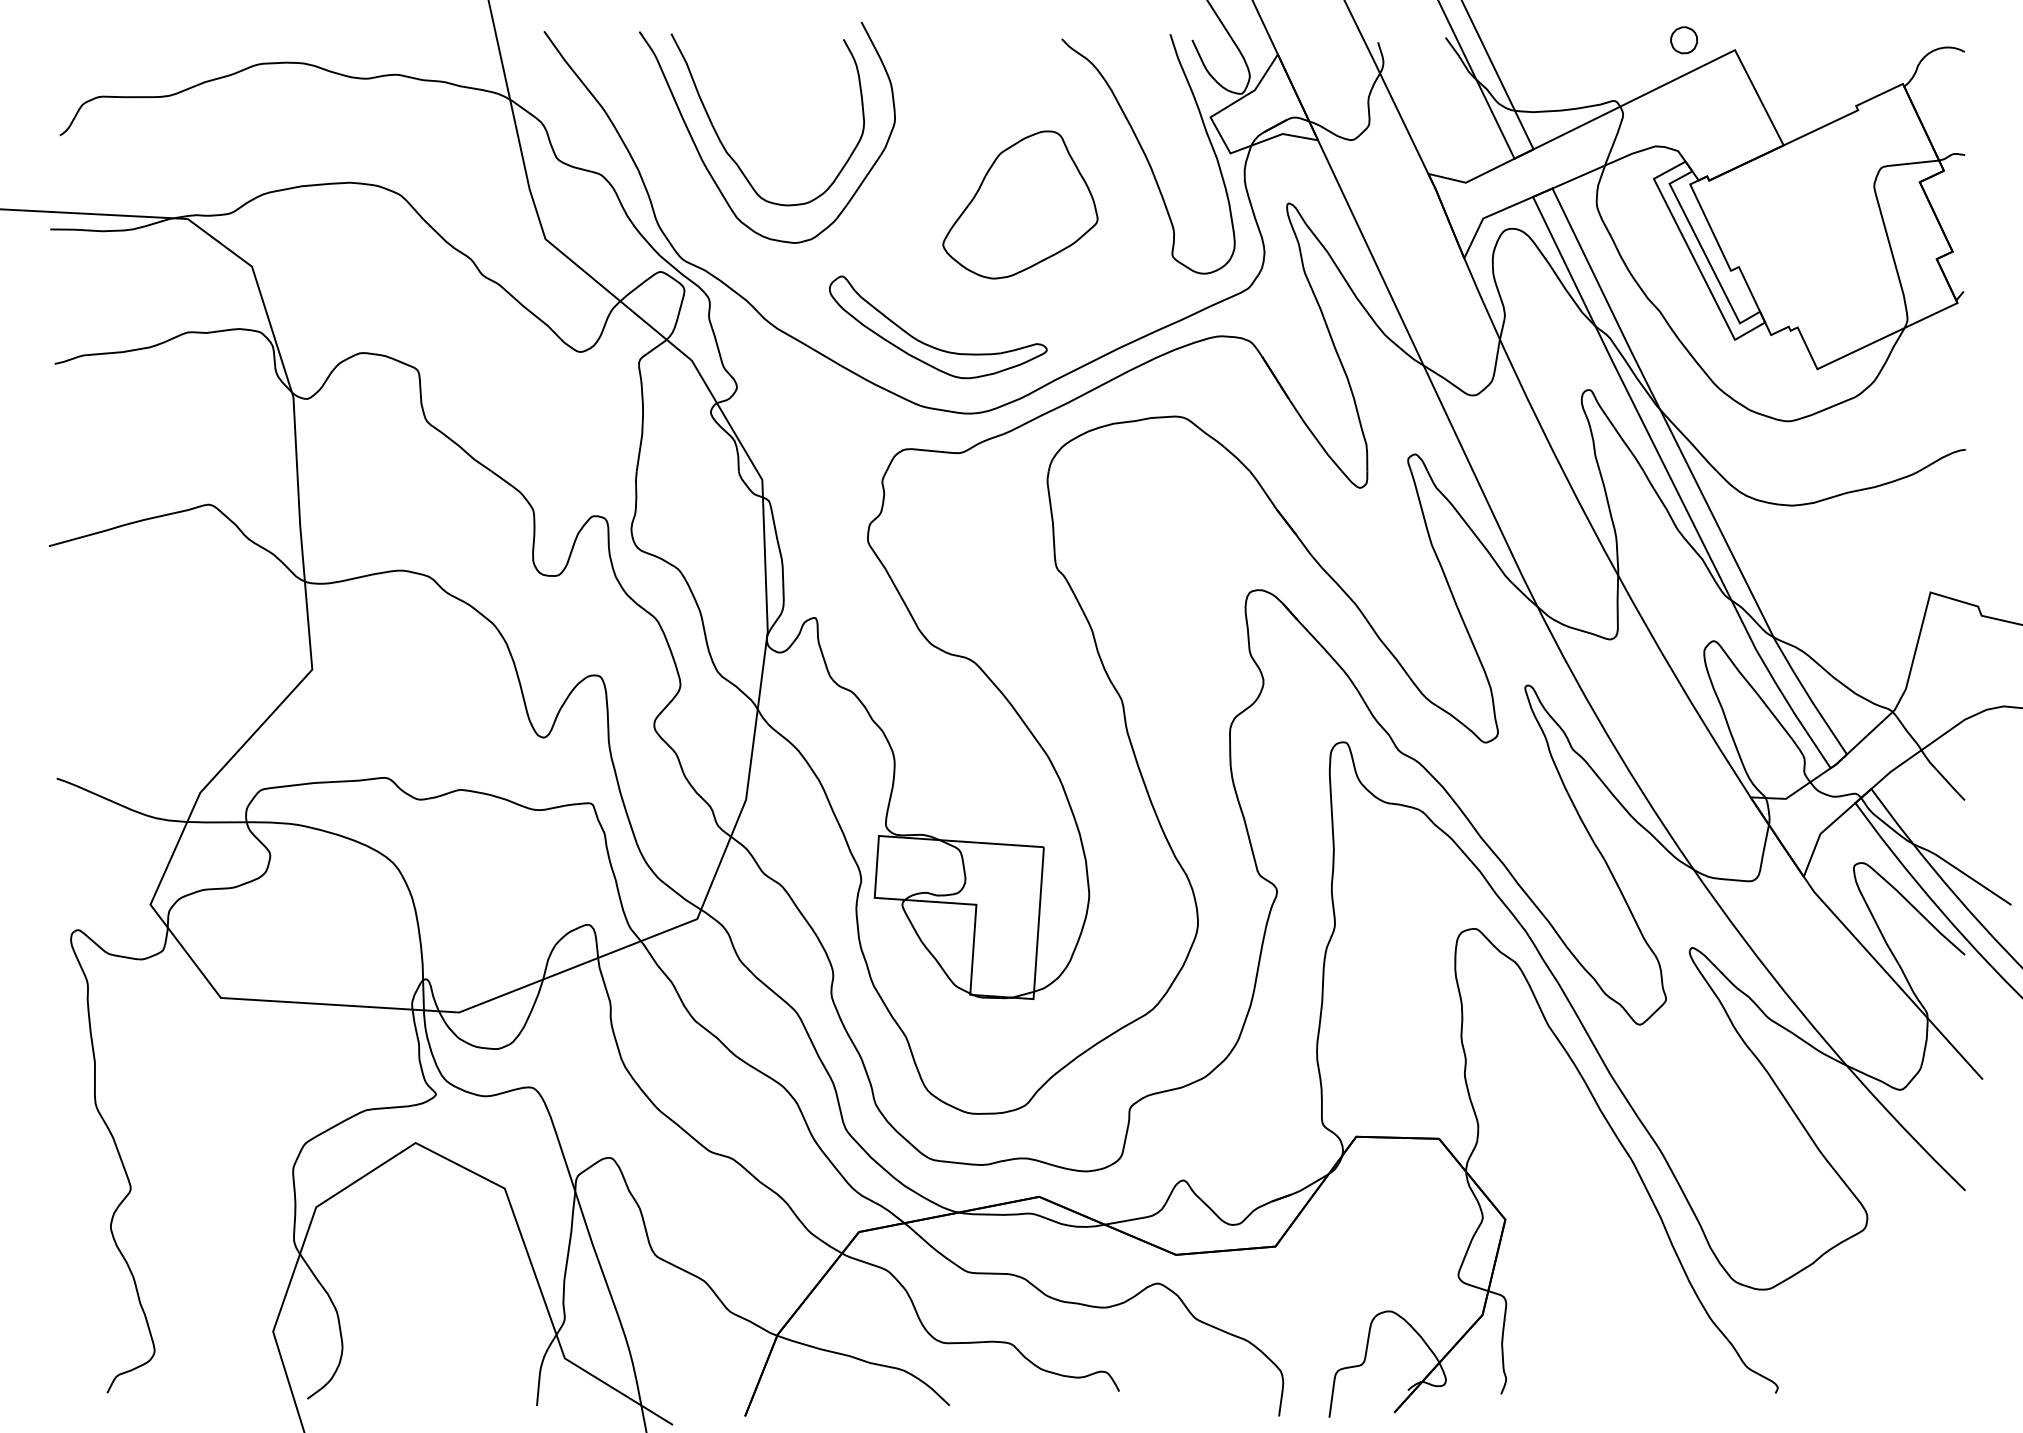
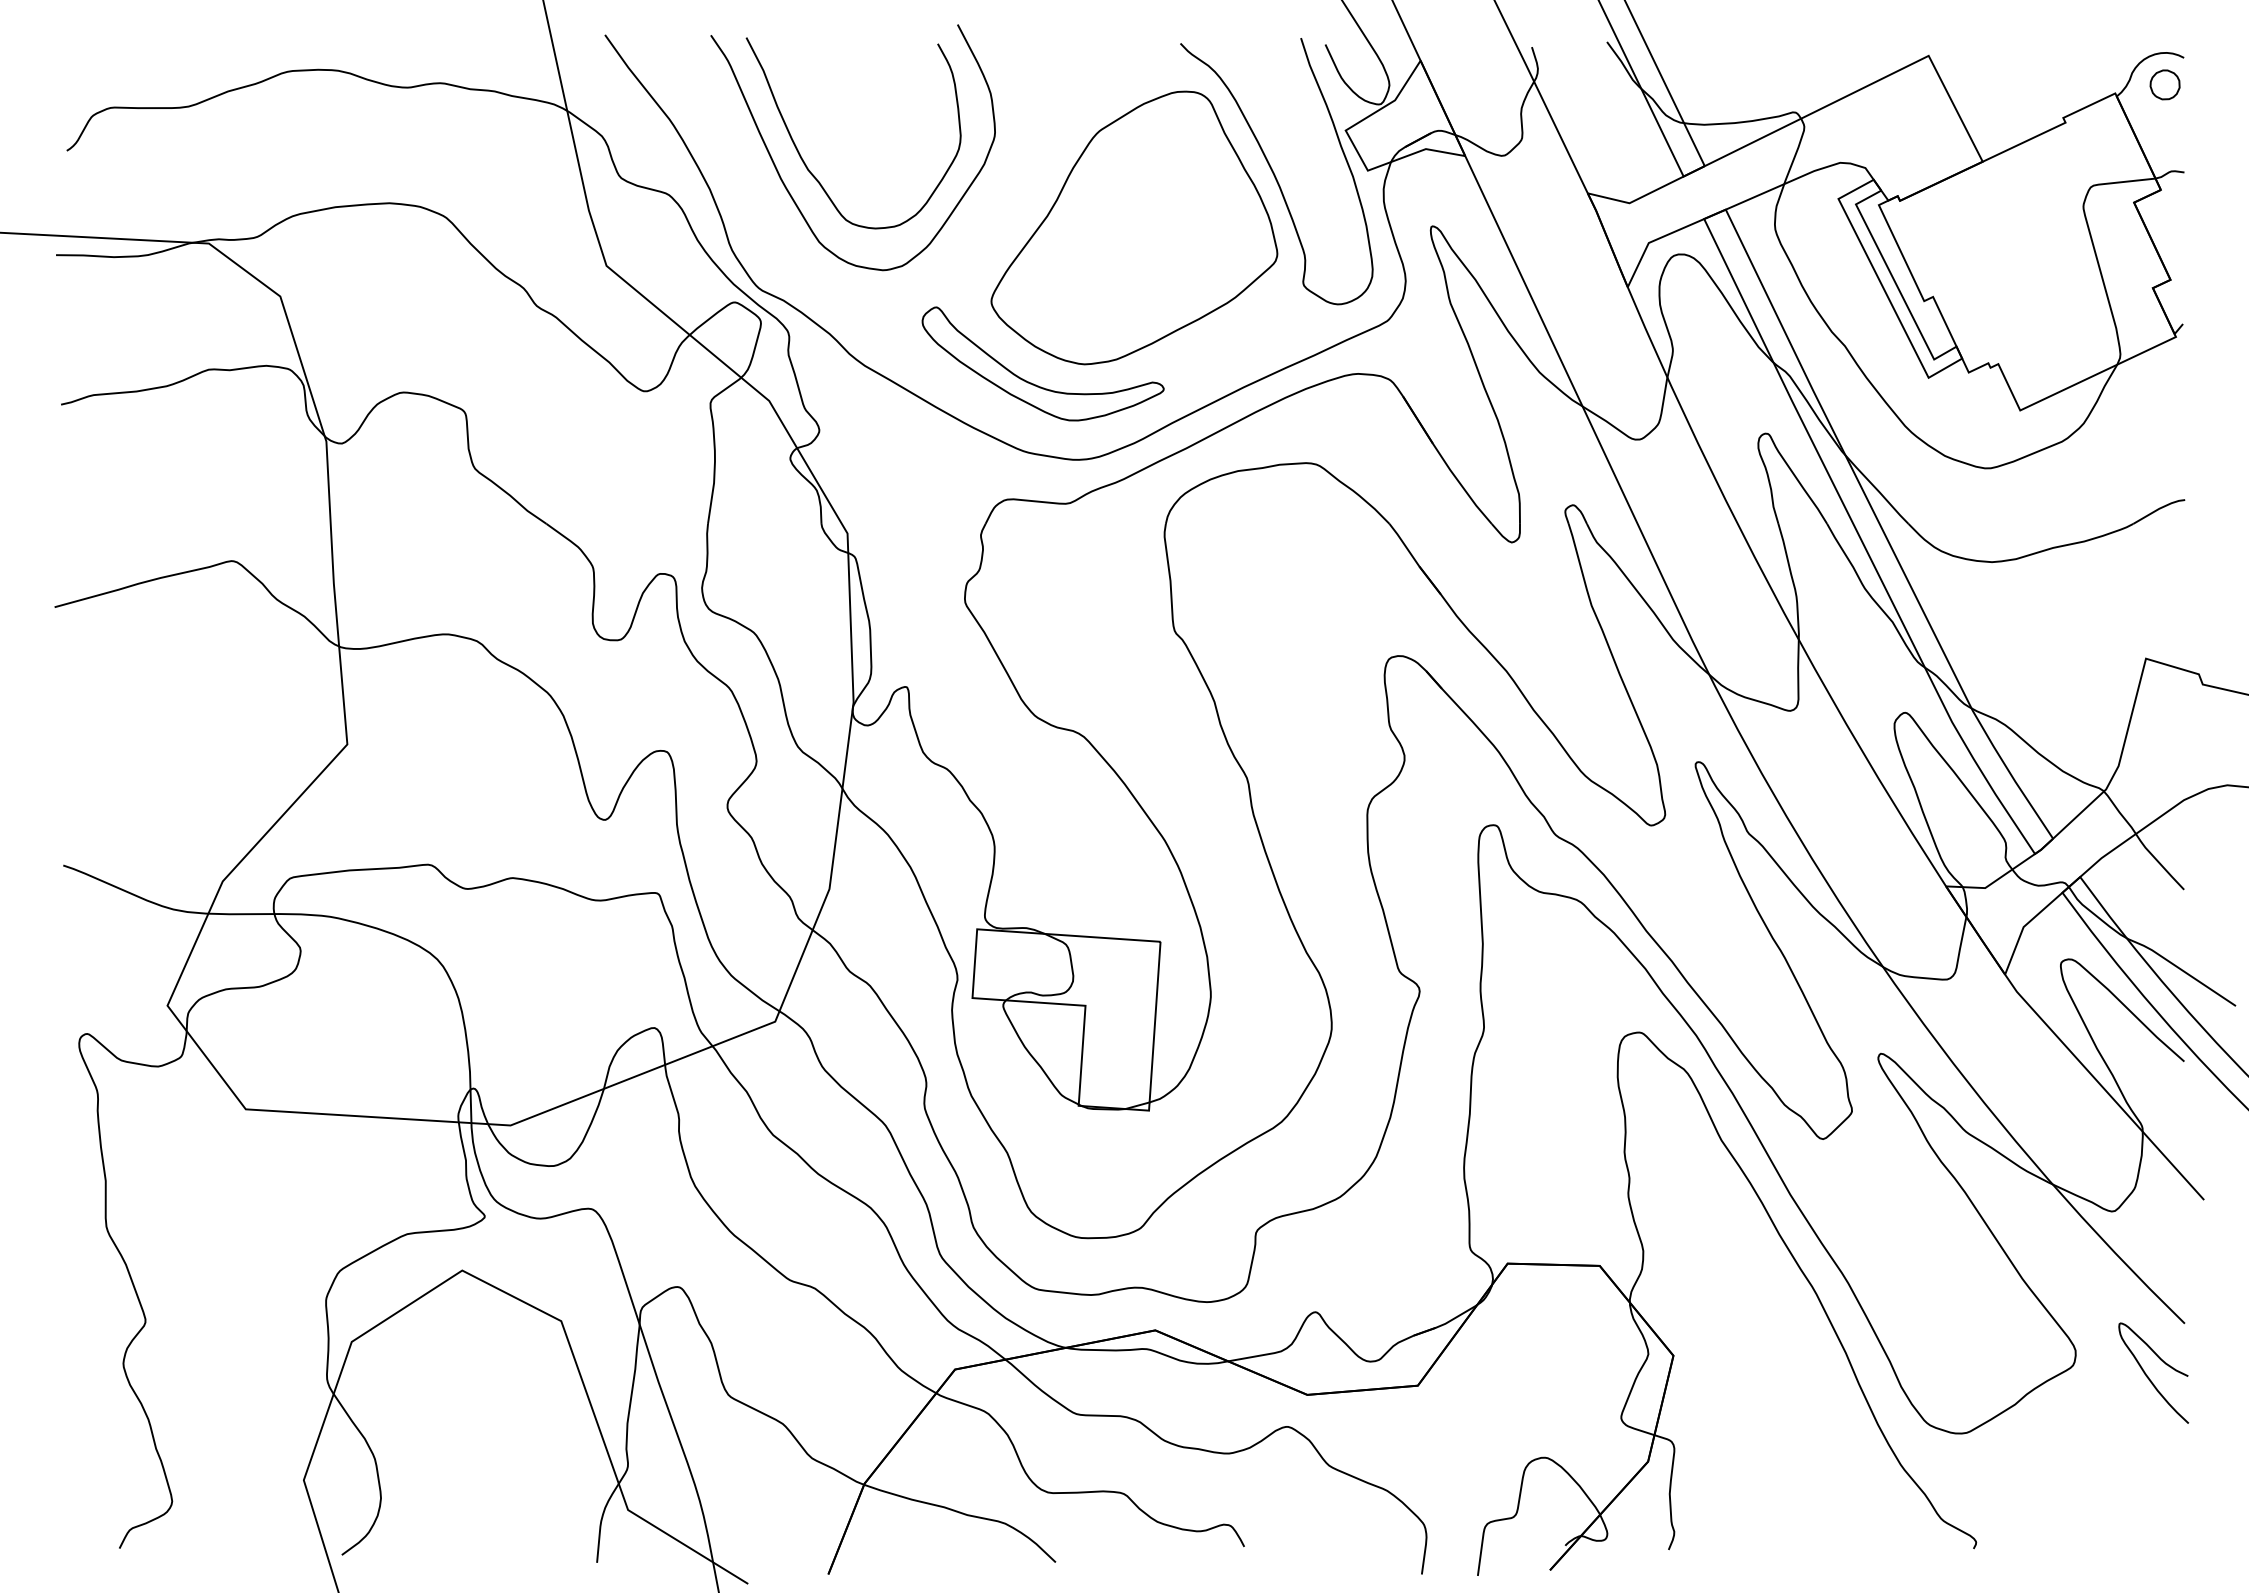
part: (1683, 39) -> (2164, 84), moved
part: (1020, 204) -> (1134, 227), size x1.67
curve: (1932, 1238) -> (2148, 1376), added

